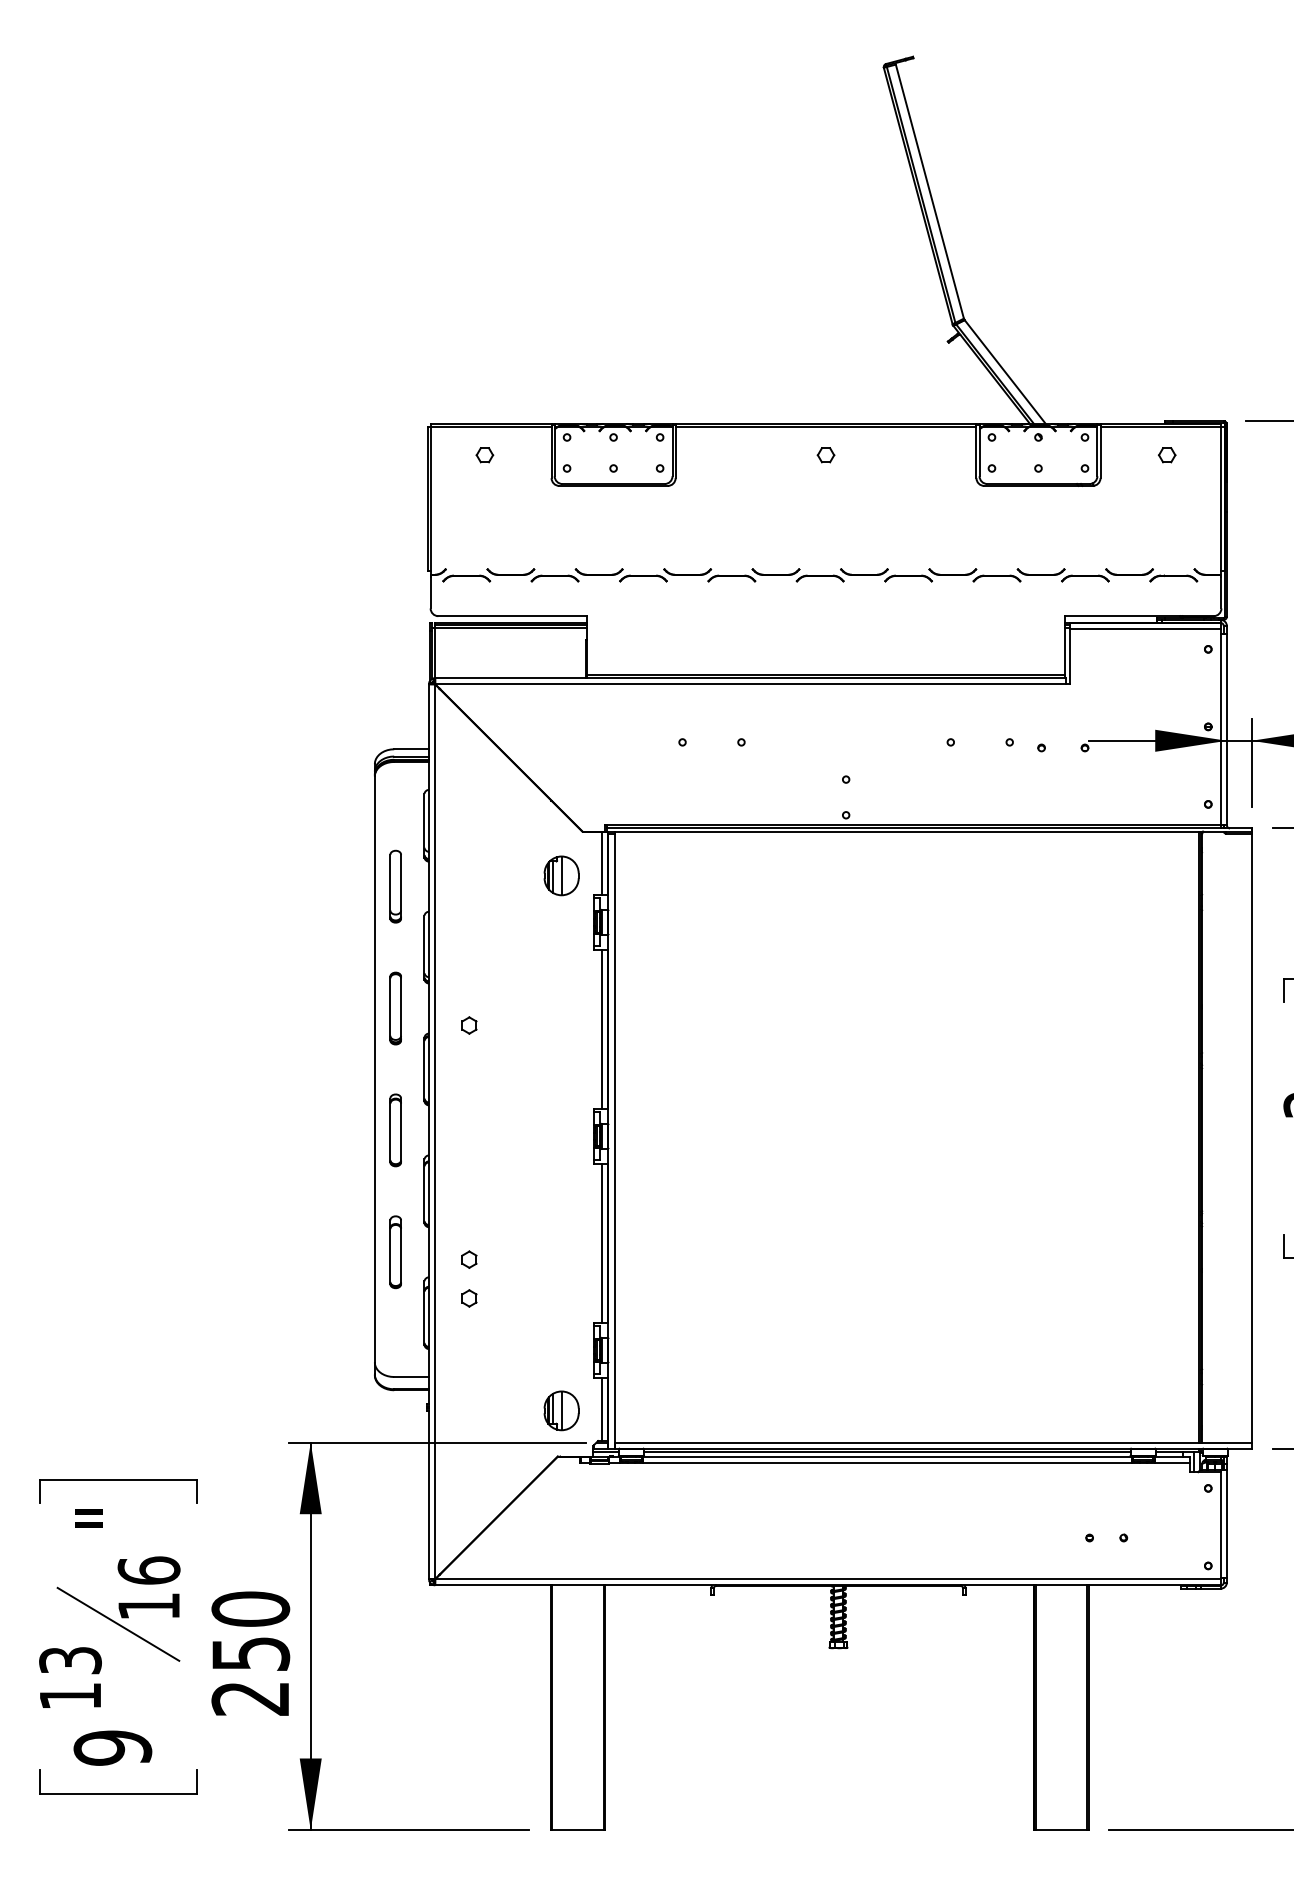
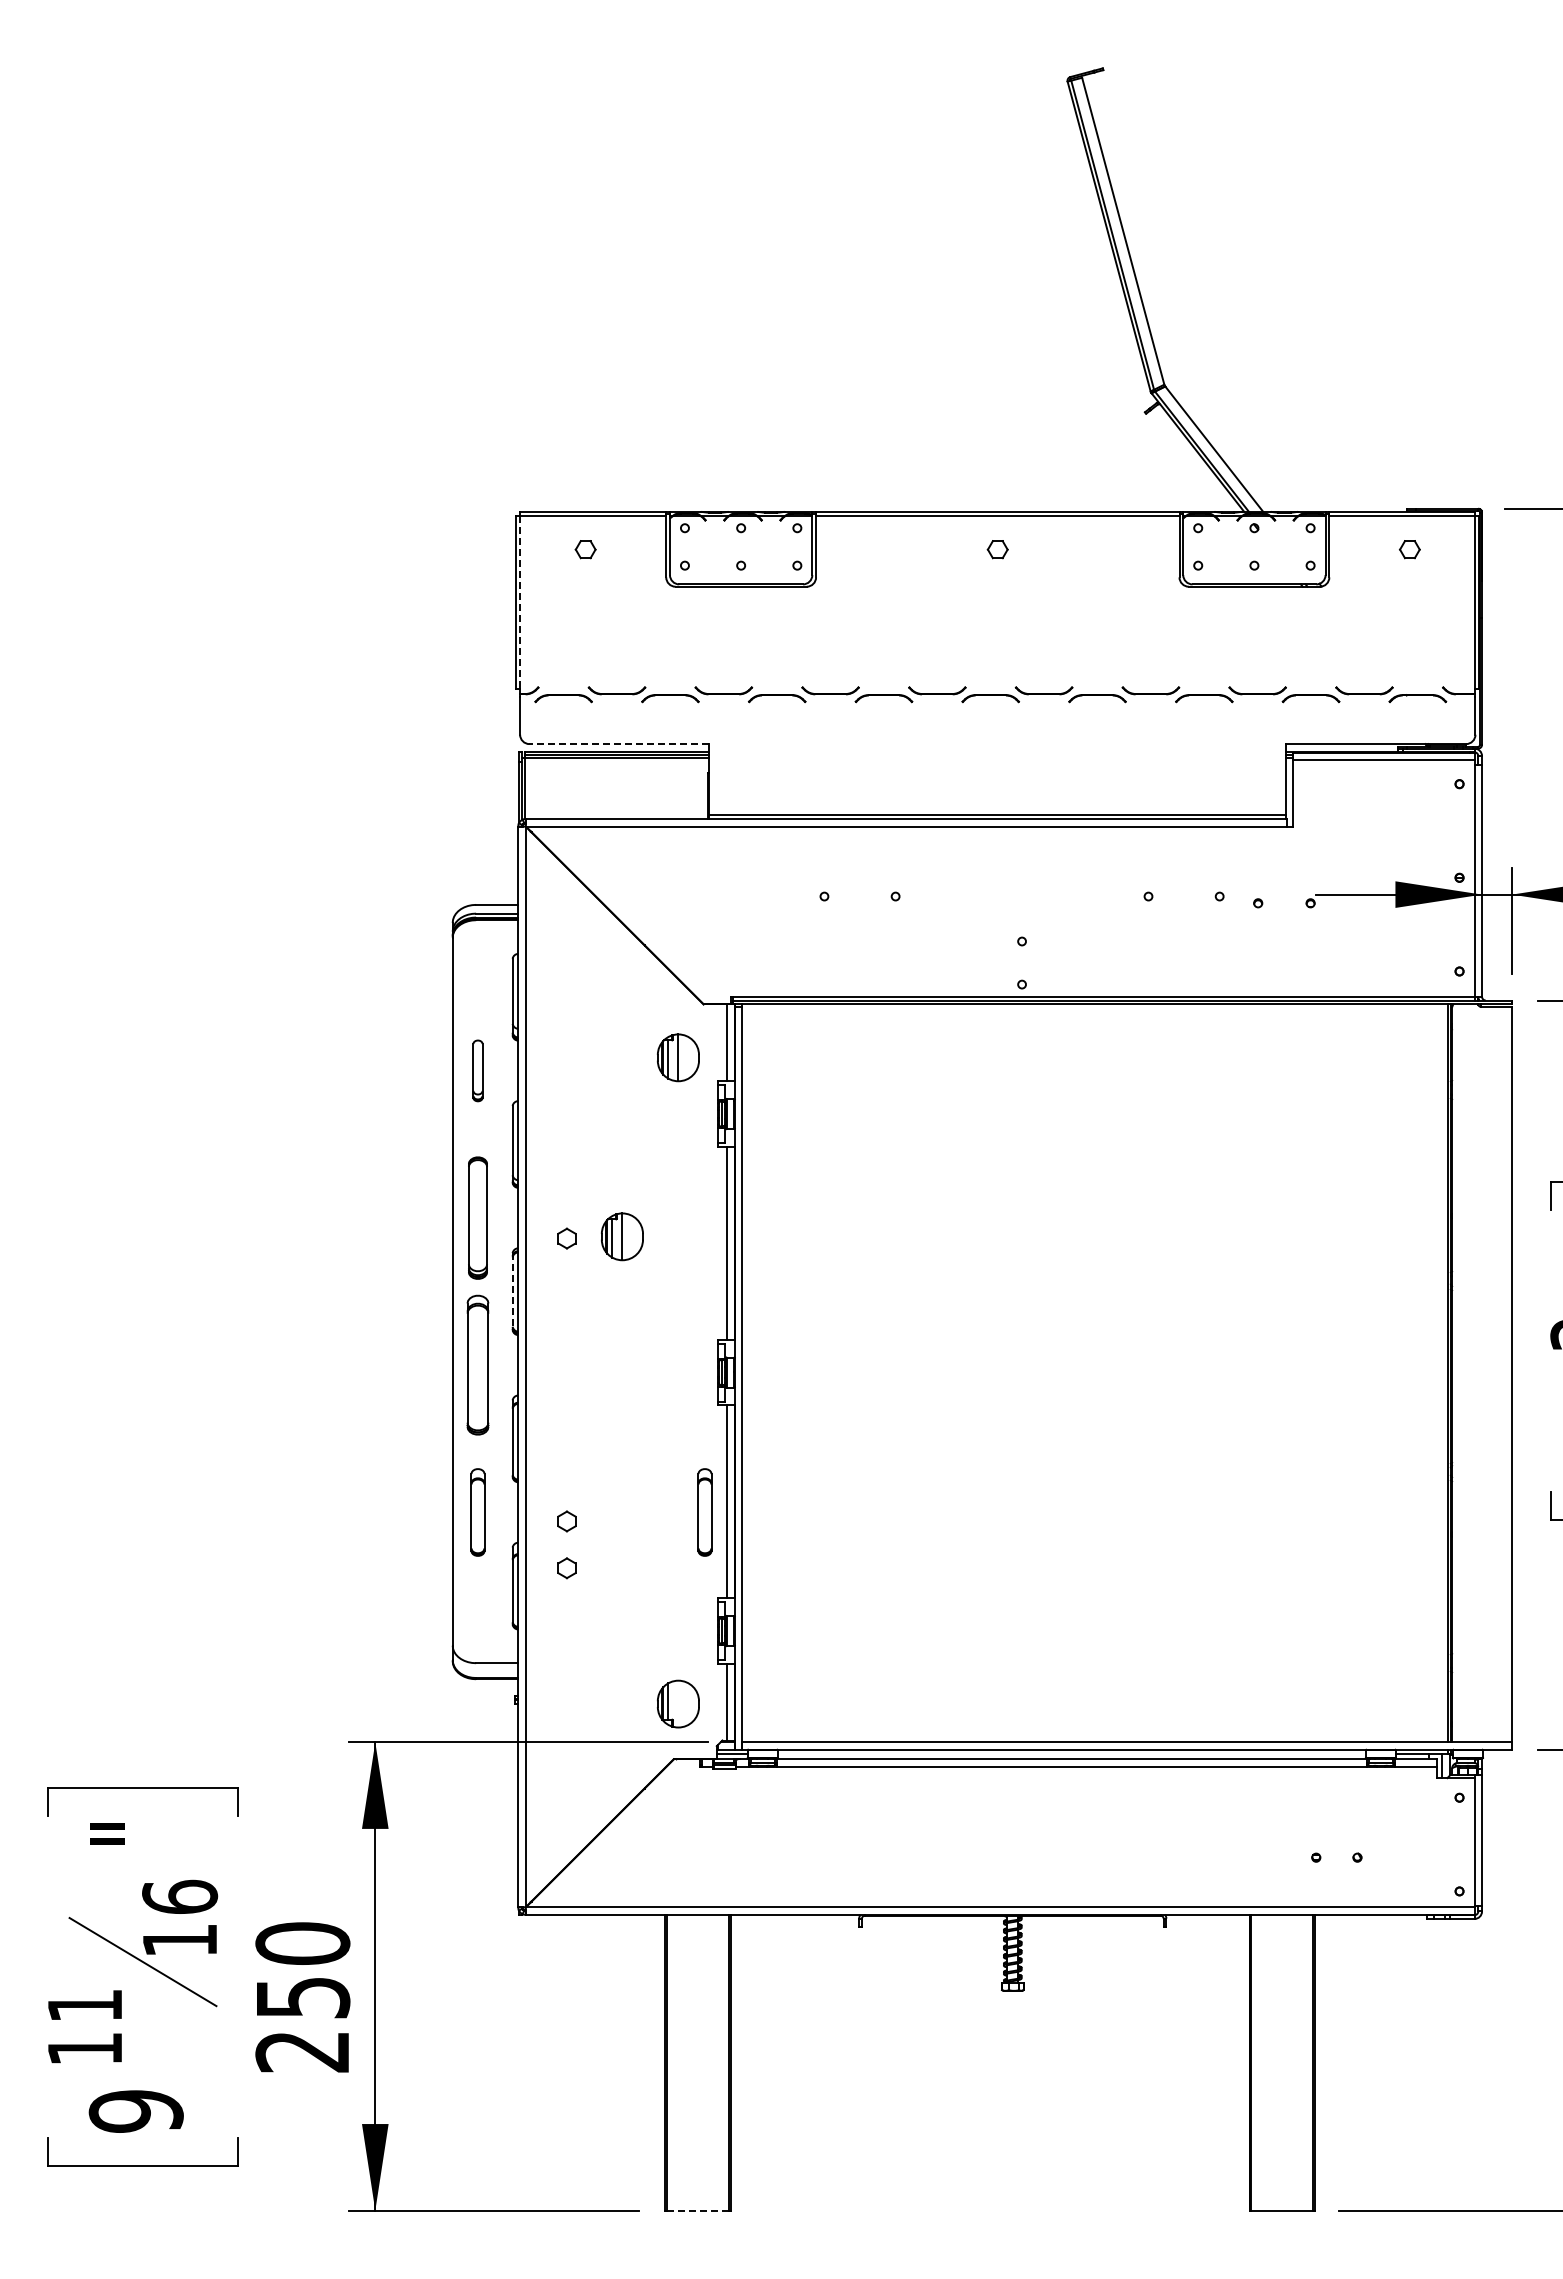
line: (430, 498) -> (520, 602), solid -> dashed
line: (512, 616) -> (619, 744), solid -> dashed
part: (395, 886) -> (477, 1070), size x0.7
part: (395, 1008) -> (477, 1217), size x1.4
part: (515, 1023) -> (622, 1236), added
line: (424, 1069) -> (512, 1291), solid -> dashed
part: (395, 1130) -> (477, 1365), size x1.6
part: (583, 1252) -> (704, 1512), added
line: (561, 1410) -> (678, 1703), removed
line: (887, 1451) -> (1071, 1753), removed
text: (70, 1660) -> (85, 2005), 13 -> 11
line: (578, 1830) -> (698, 2210), solid -> dashed

